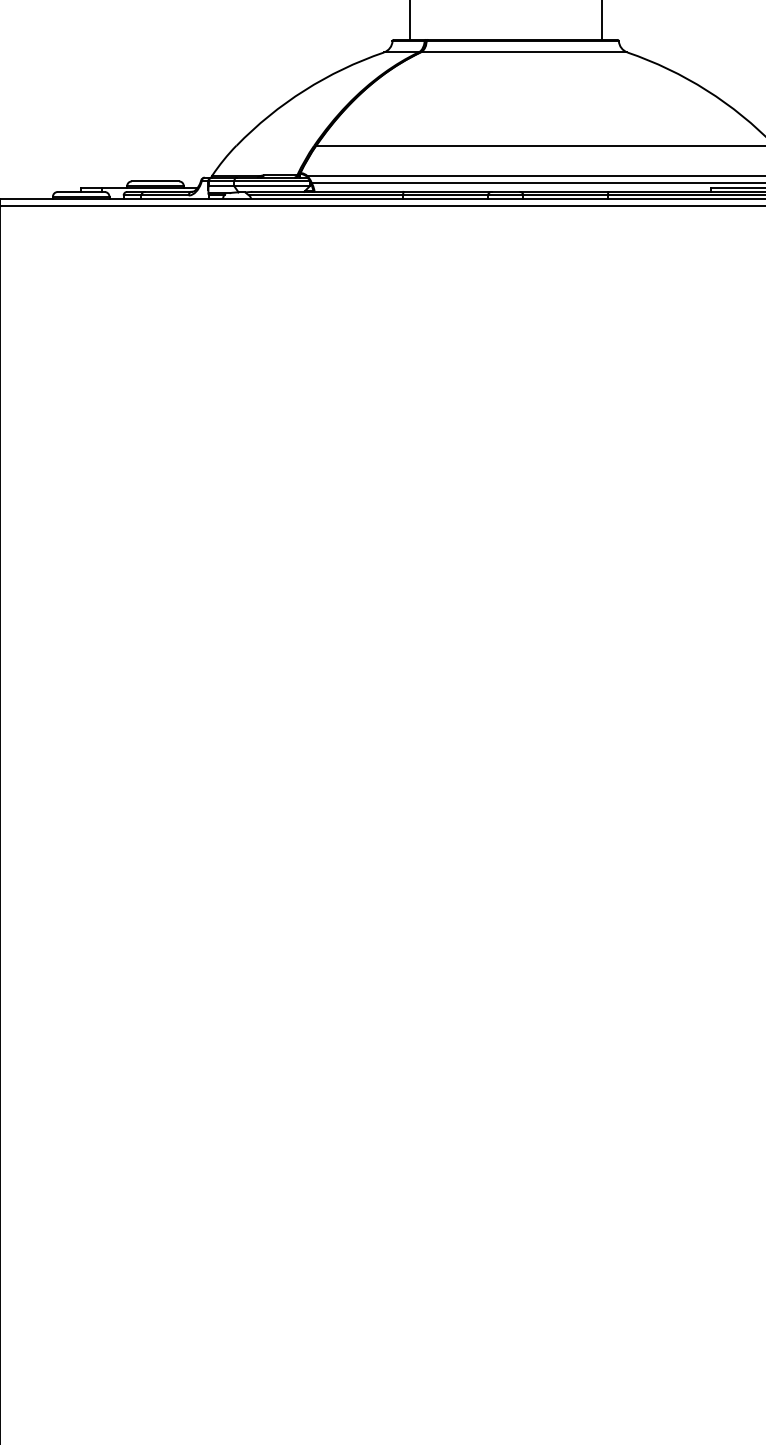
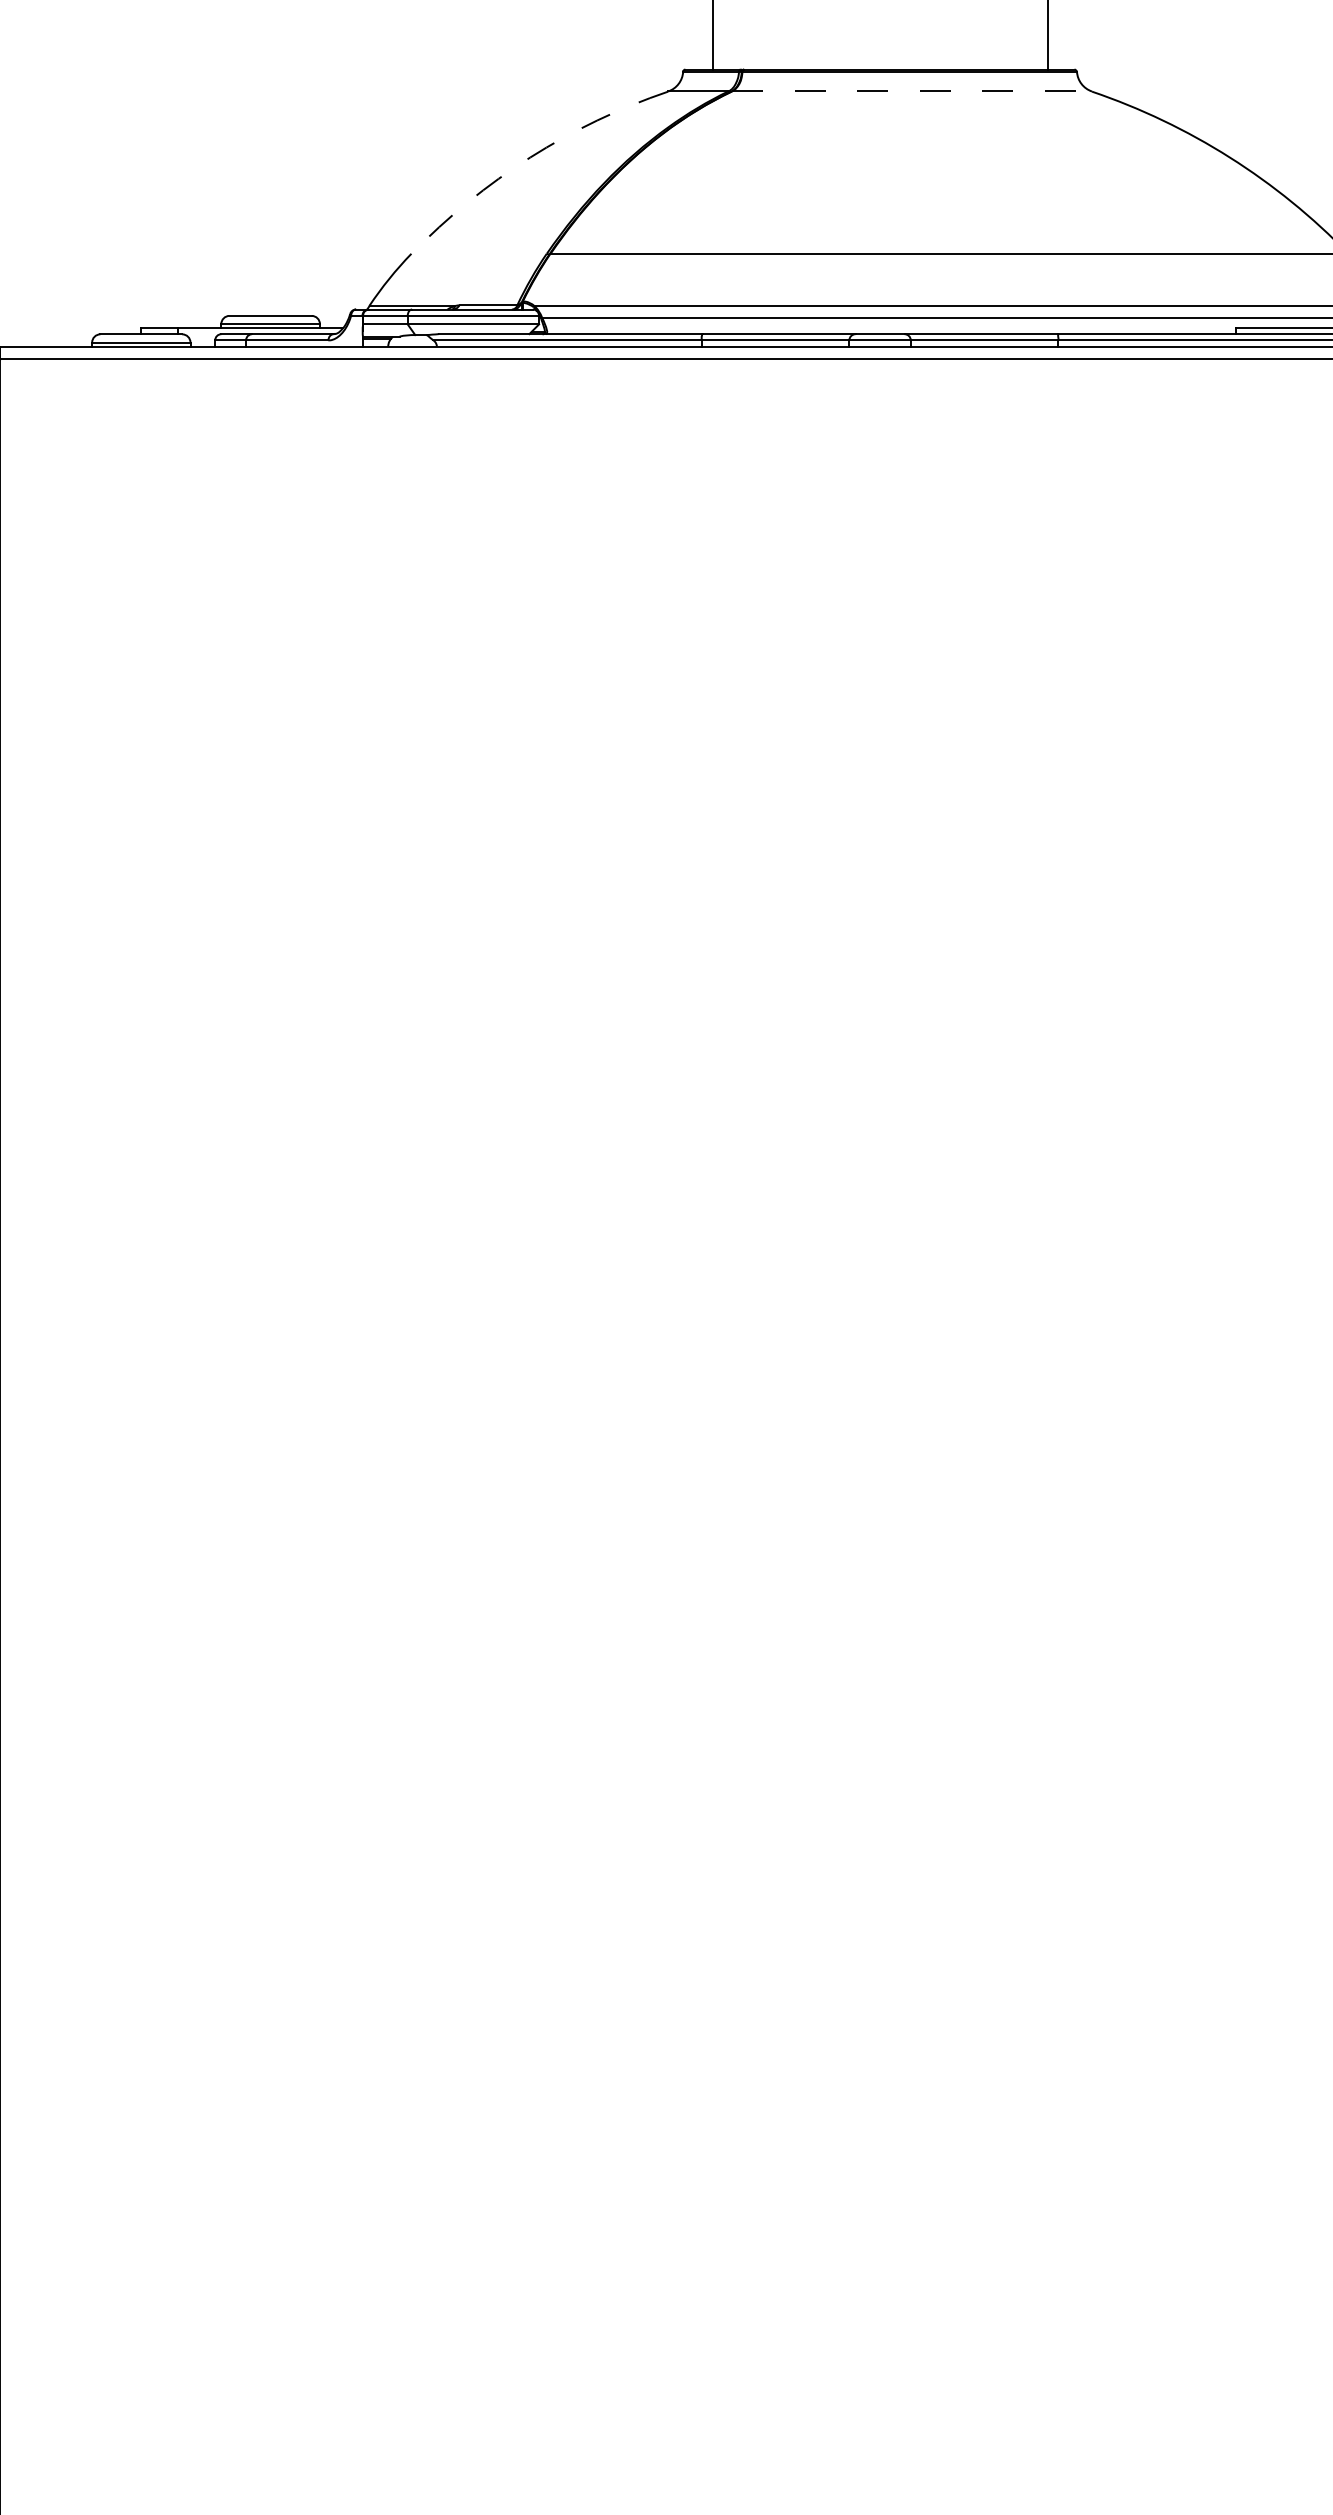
line: (524, 52) -> (912, 91), solid -> dashed
arc: (304, 90) -> (529, 157), solid -> dashed

